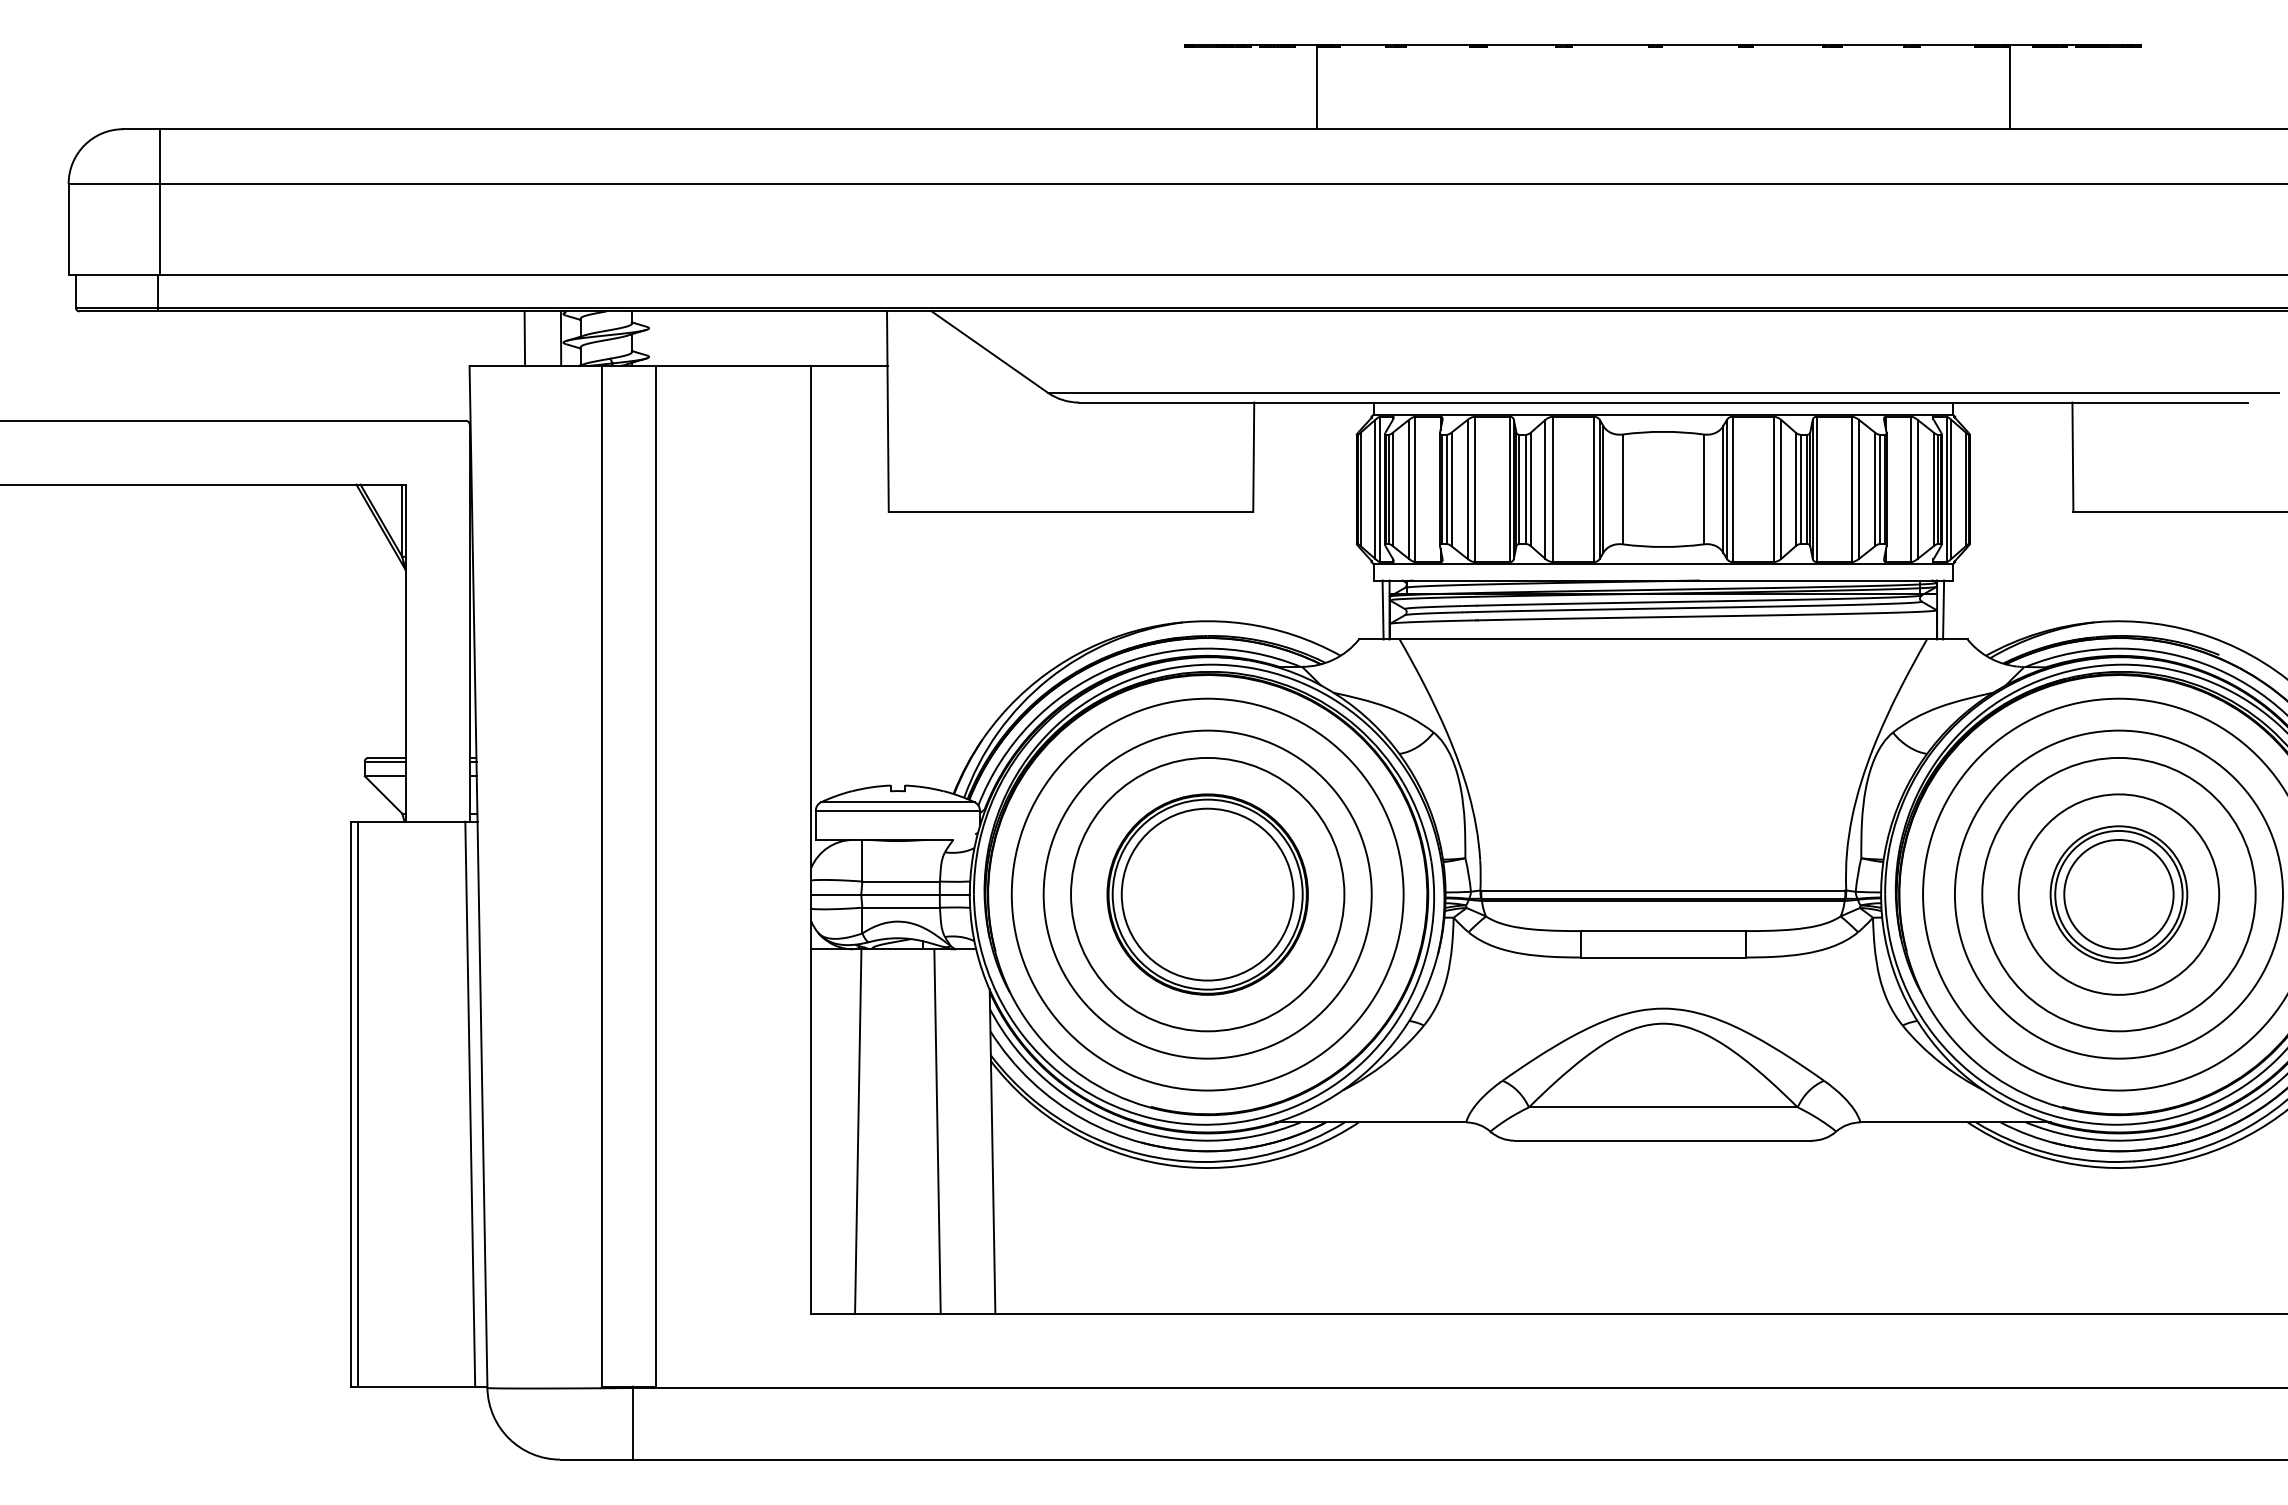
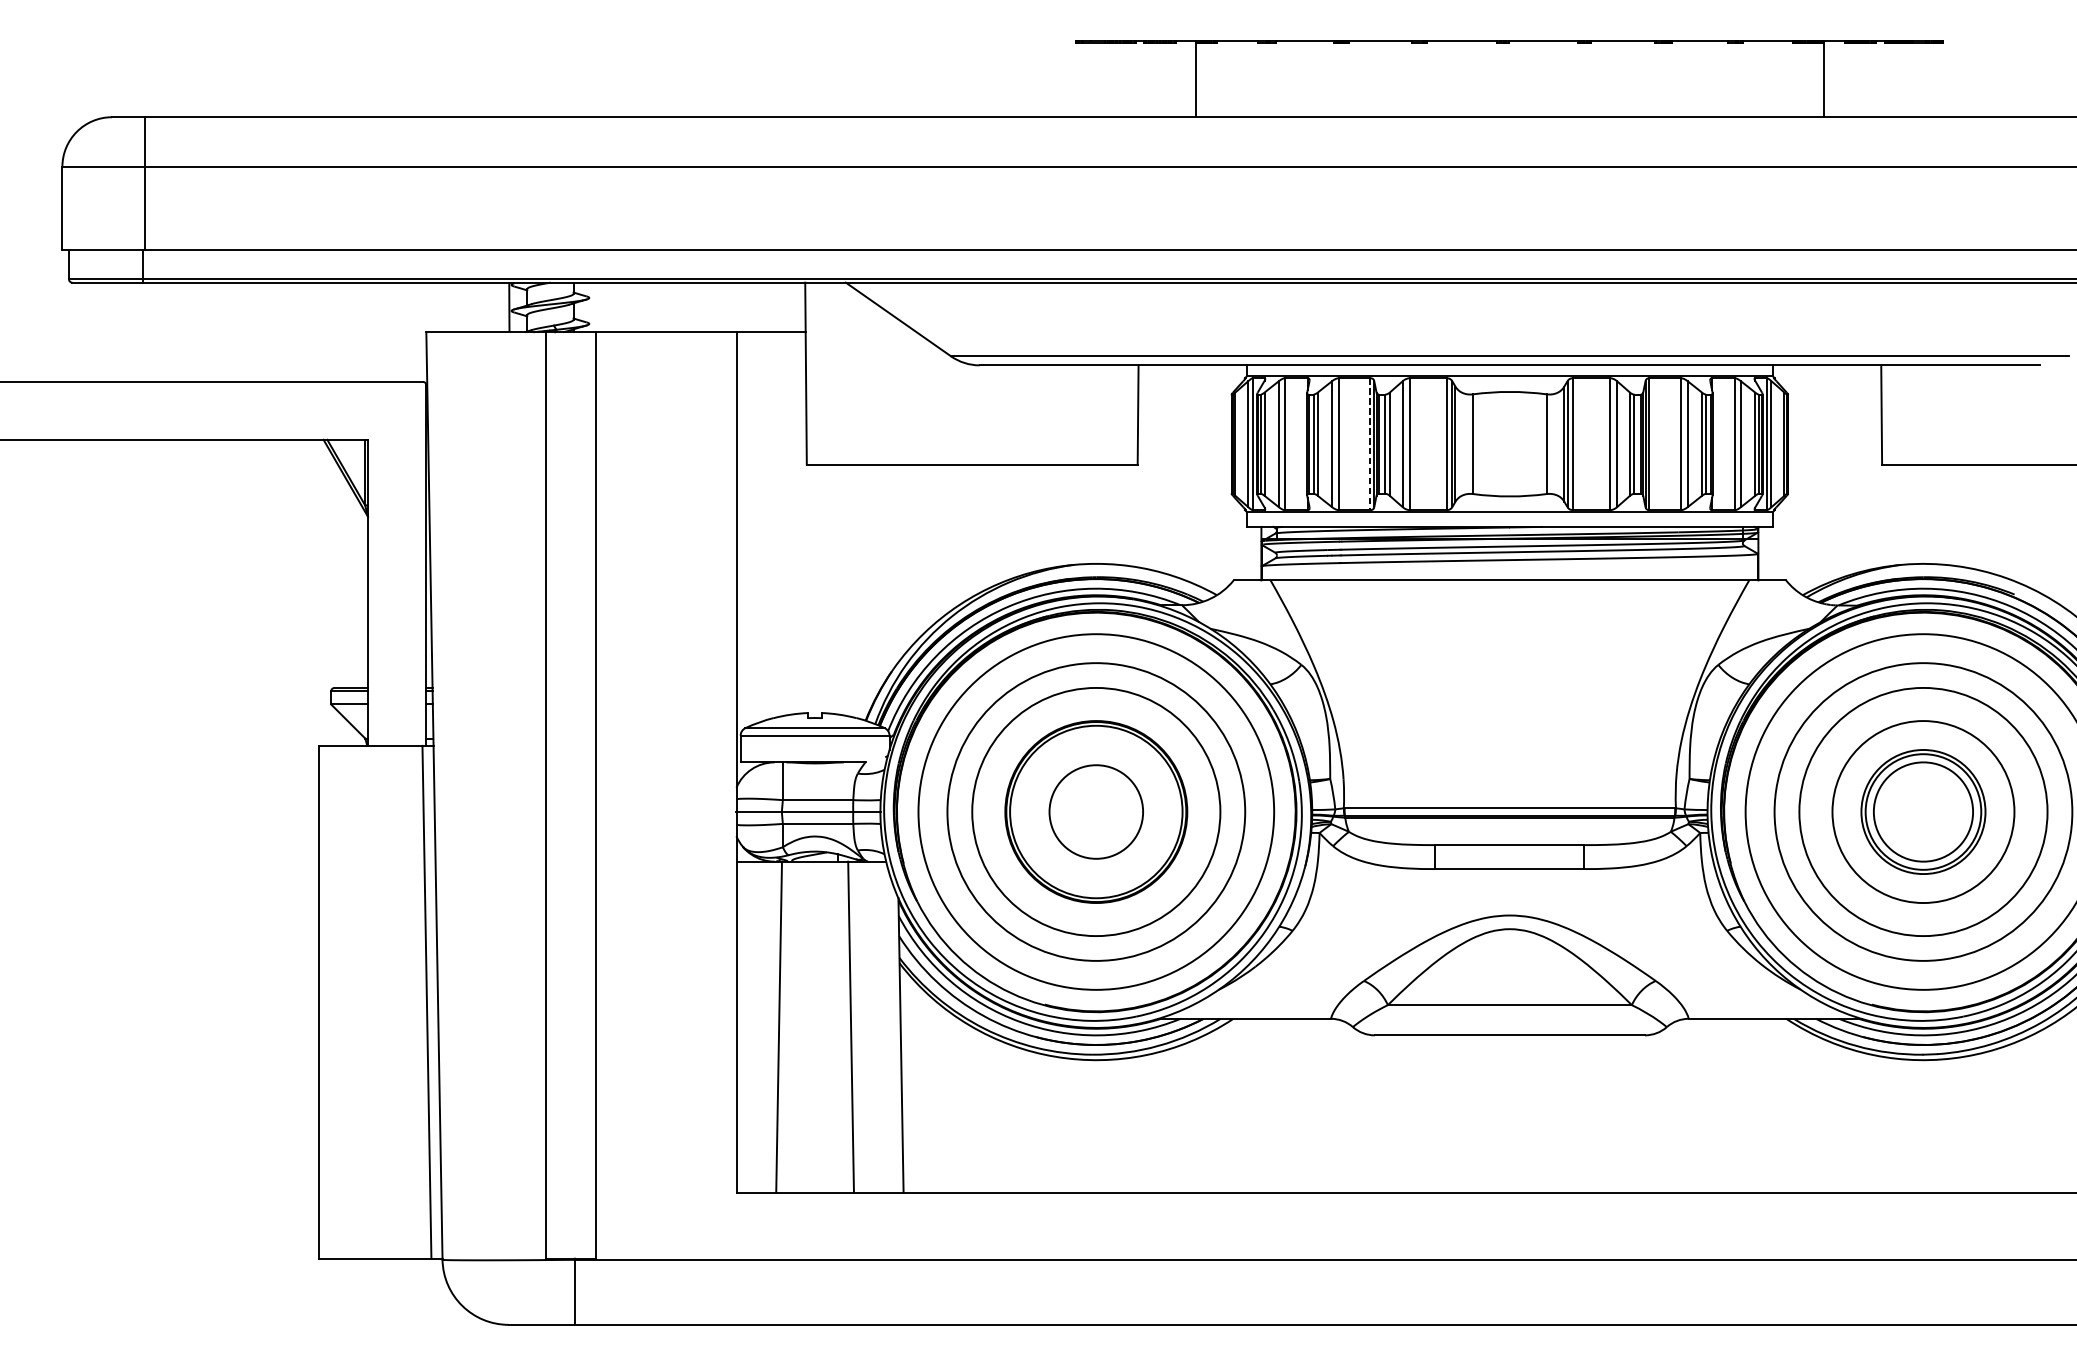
line: (524, 338) -> (476, 307), removed
line: (1509, 489) -> (1370, 444), solid -> dashed
line: (1382, 609) -> (1254, 553), removed
line: (1943, 609) -> (1764, 553), removed
circle: (1207, 894) -> (1096, 811), size x0.6
line: (358, 1103) -> (325, 1001), removed

